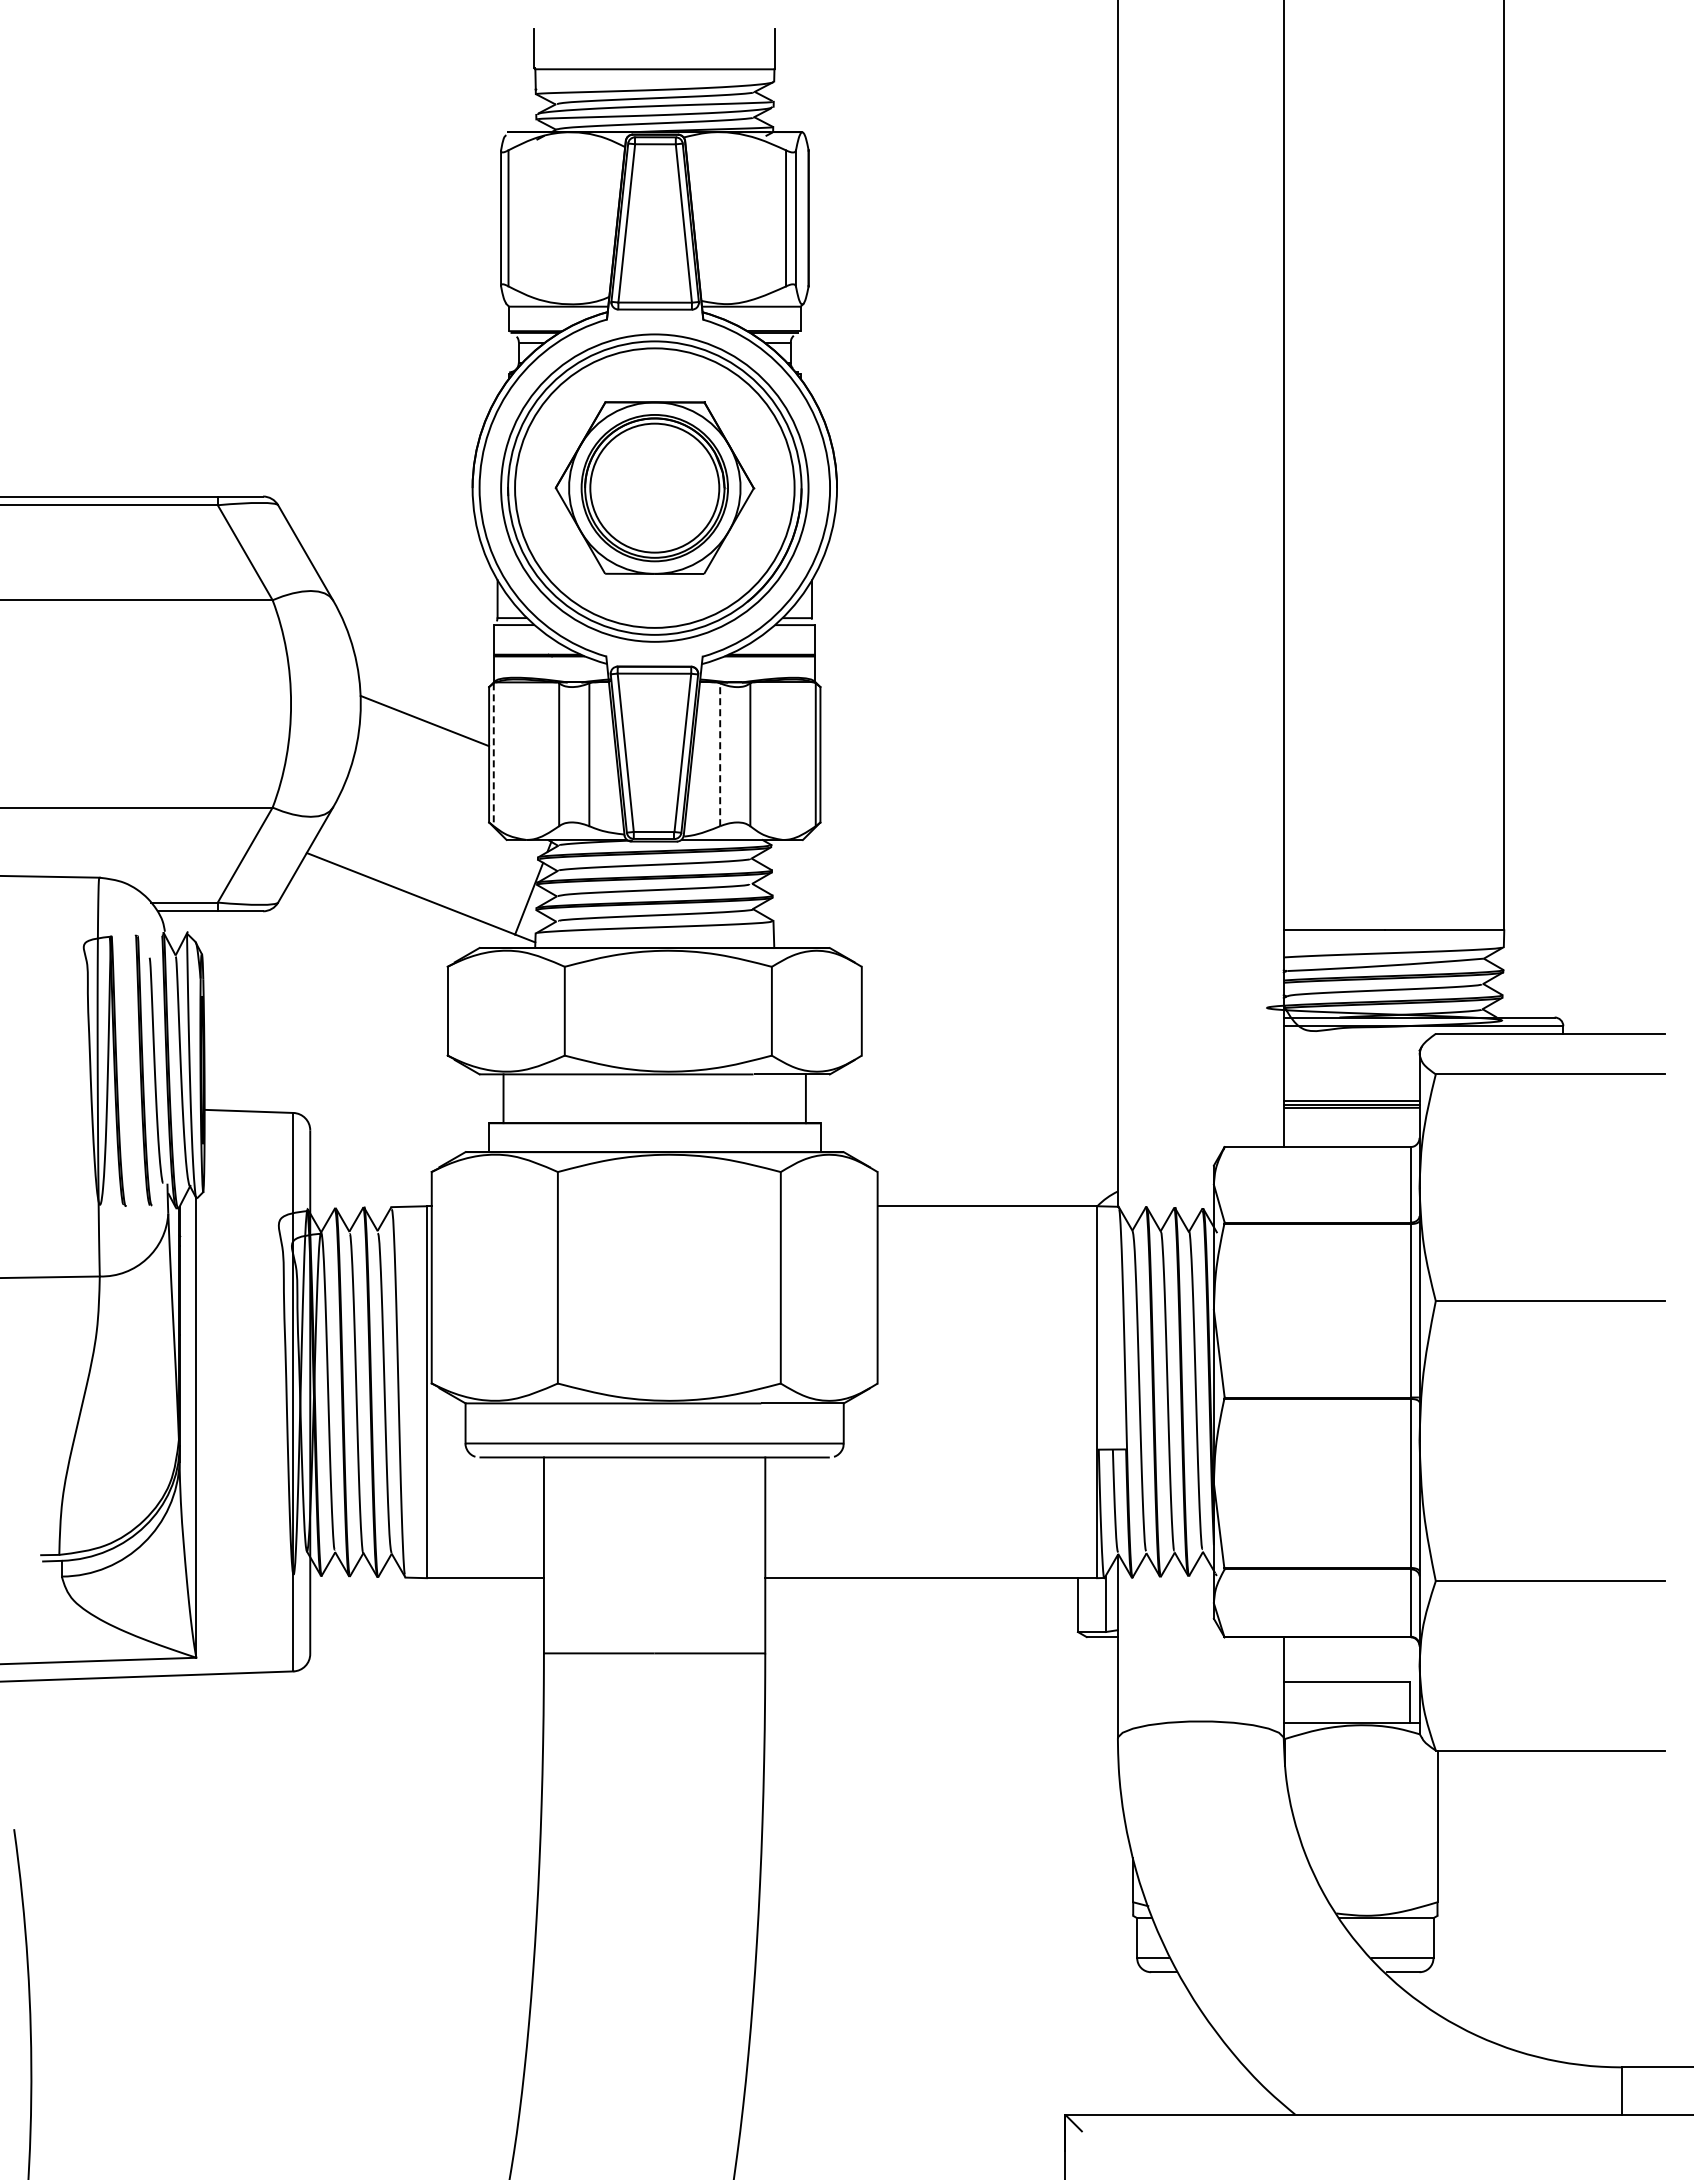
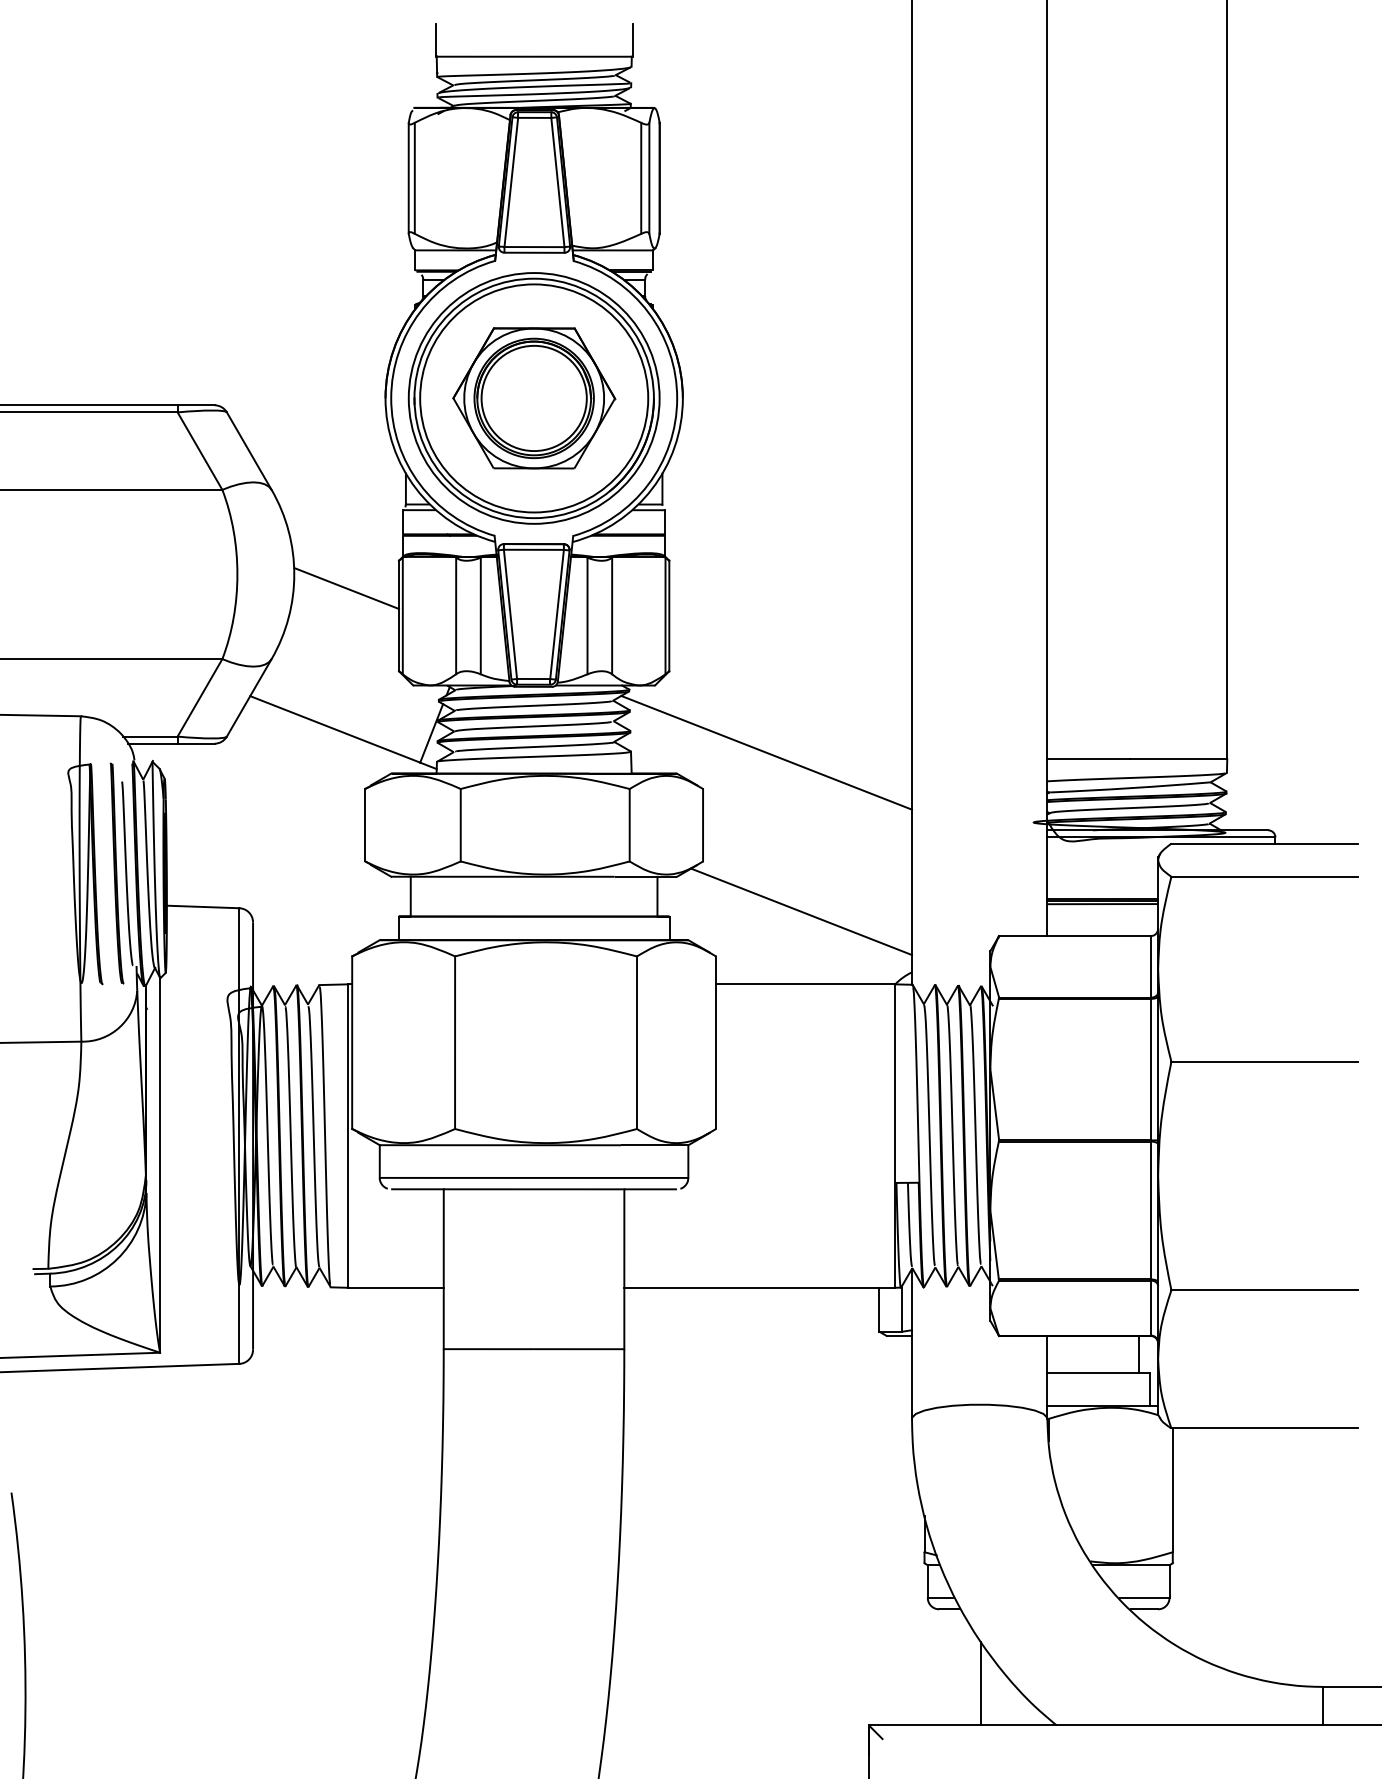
line: (720, 754) -> (587, 615), dashed -> solid
line: (493, 755) -> (402, 616), dashed -> solid
line: (939, 922) -> (766, 752), added
line: (982, 1117) -> (801, 911), added
line: (1395, 1659) -> (1138, 1354), added
line: (1202, 2063) -> (981, 1683), added

